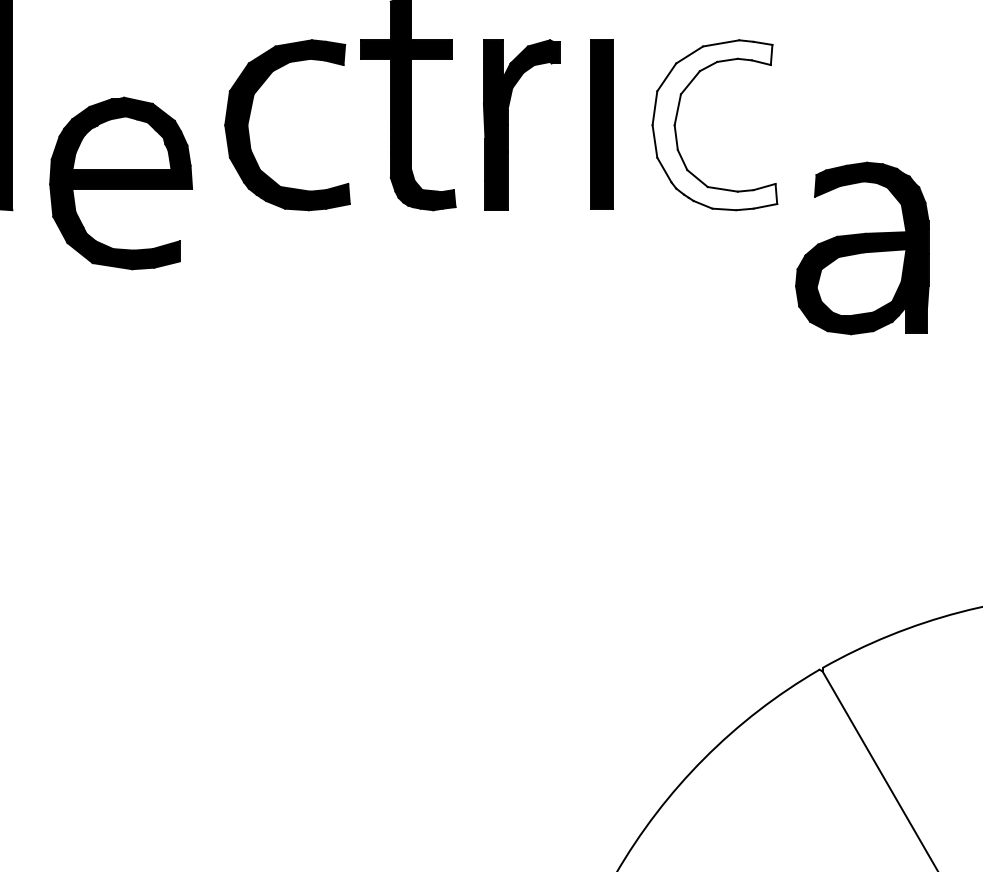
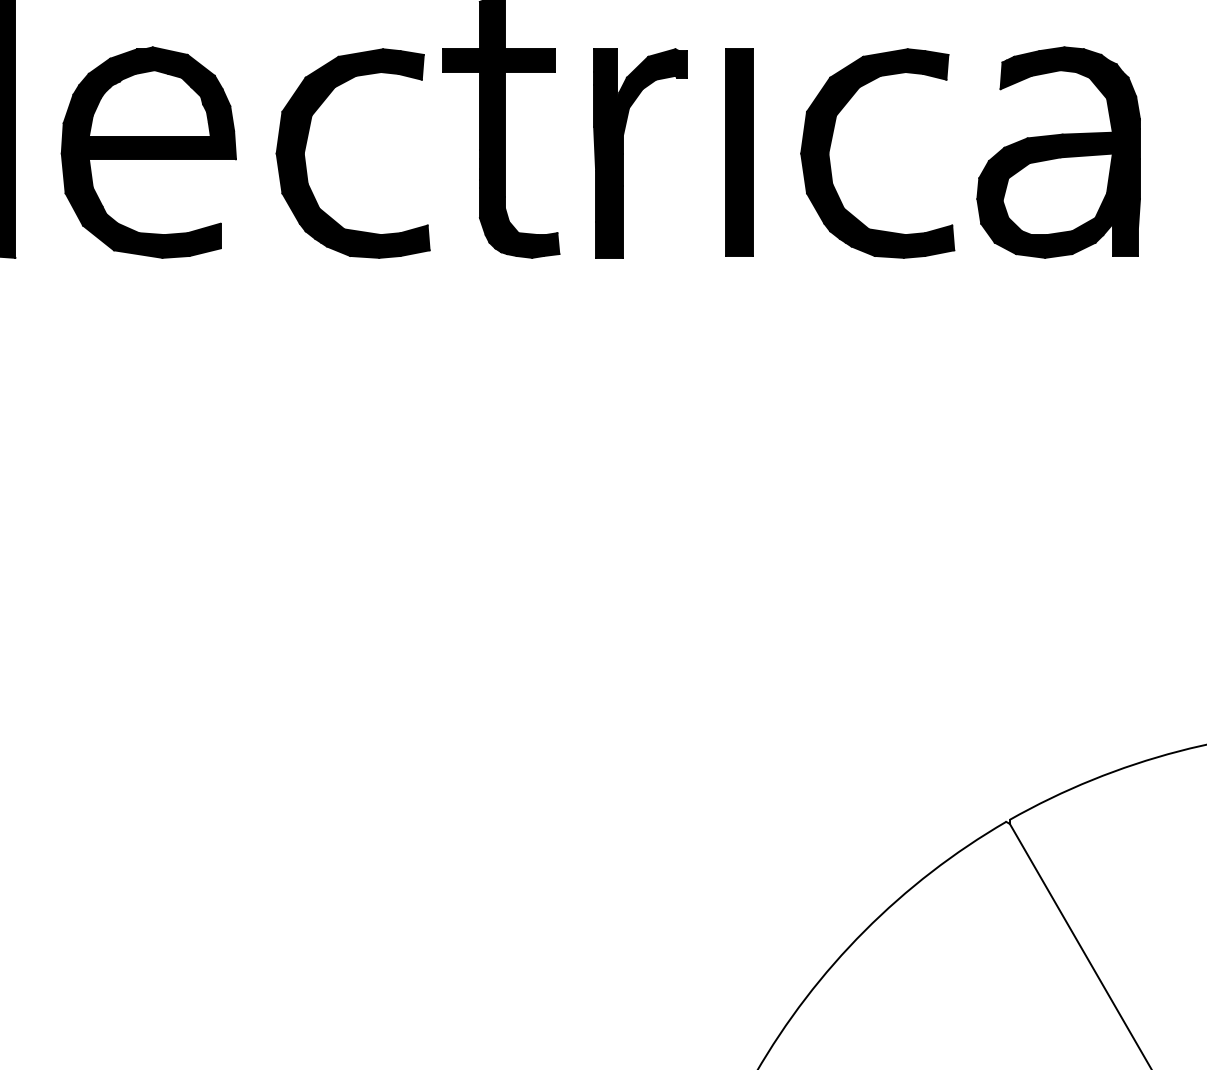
fill: (714, 125) -> (877, 153), added
part: (120, 183) -> (148, 152), moved
part: (862, 248) -> (1058, 152), moved

